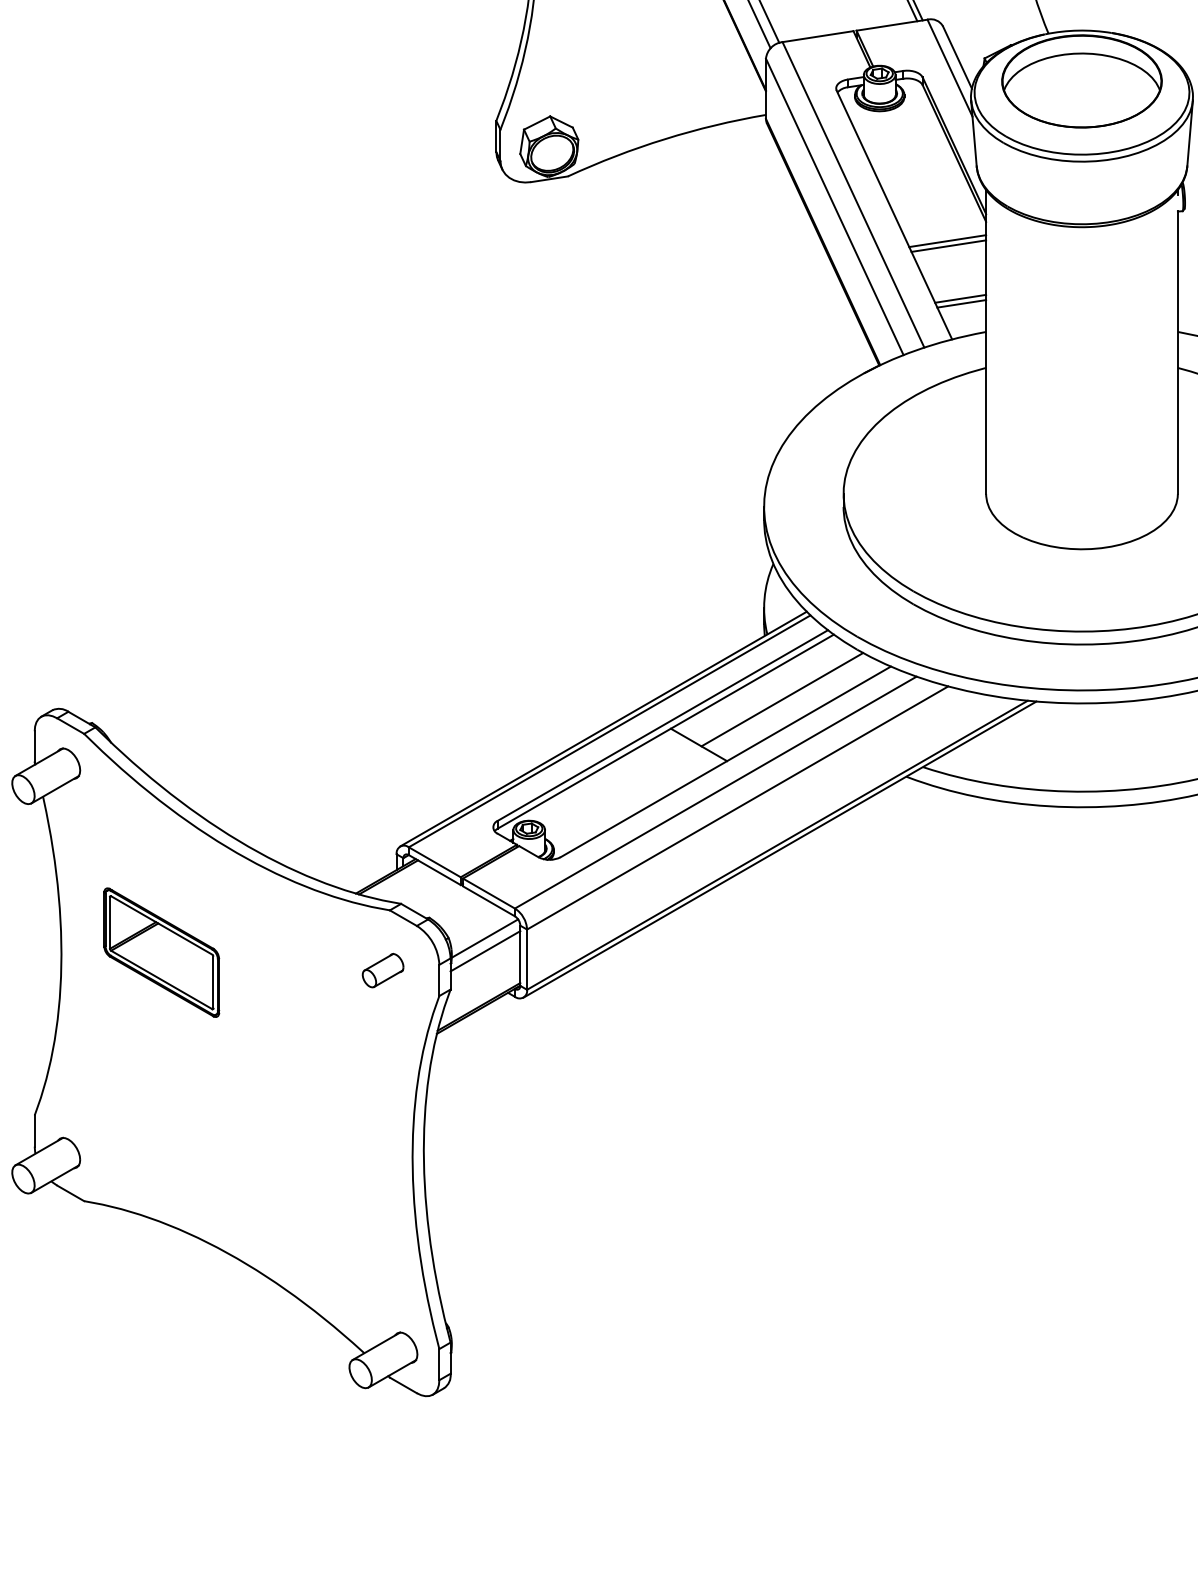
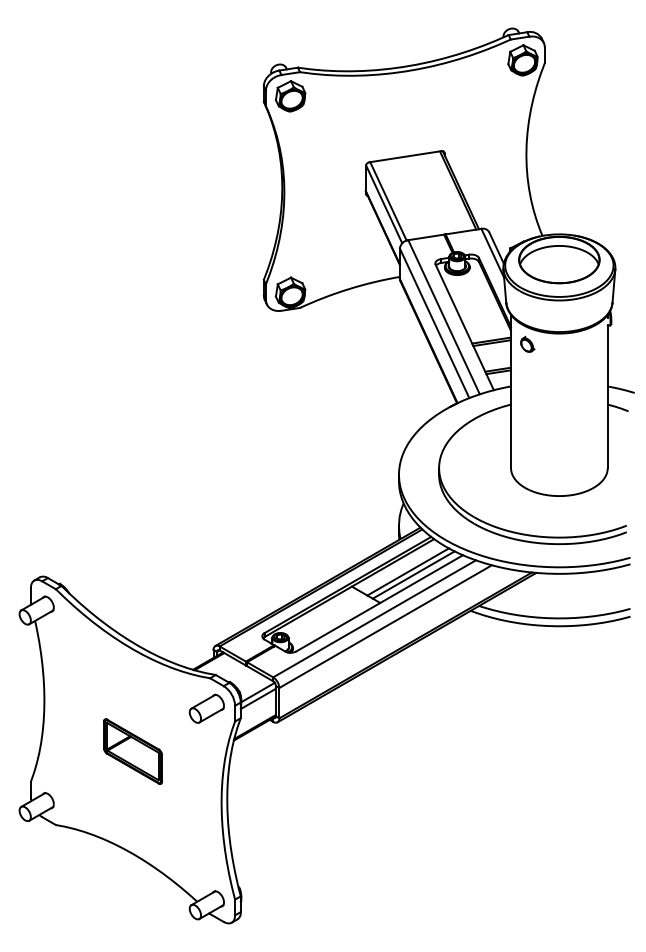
part: (1018, 248) -> (527, 344), added
line: (792, 704) -> (413, 574), added
part: (160, 952) -> (132, 751), moved
part: (382, 970) -> (206, 708), size x1.67

